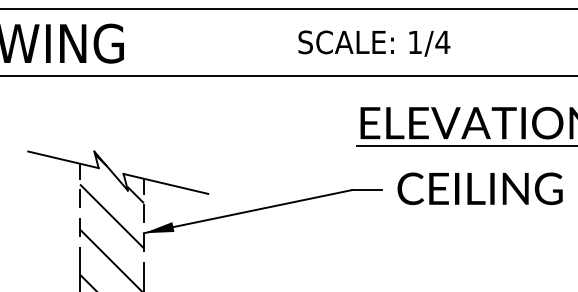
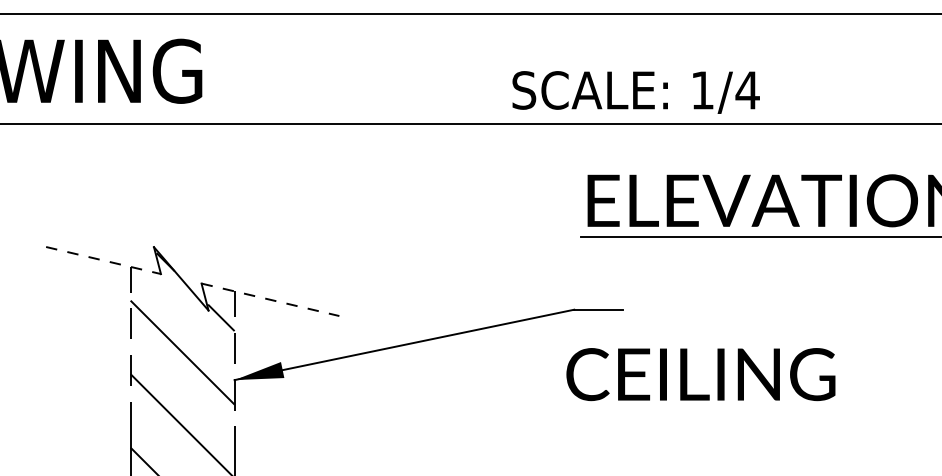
text: (374, 43) -> (636, 92), moved
line: (63, 159) -> (103, 259), solid -> dashed
line: (166, 184) -> (271, 300), solid -> dashed
text: (479, 188) -> (699, 374), moved

